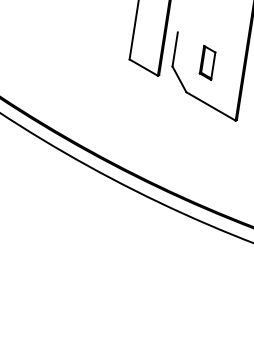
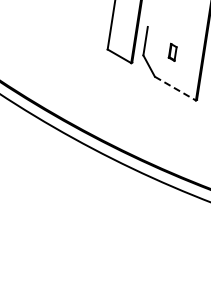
part: (207, 63) -> (172, 52), size x0.6
line: (211, 106) -> (175, 88), solid -> dashed

